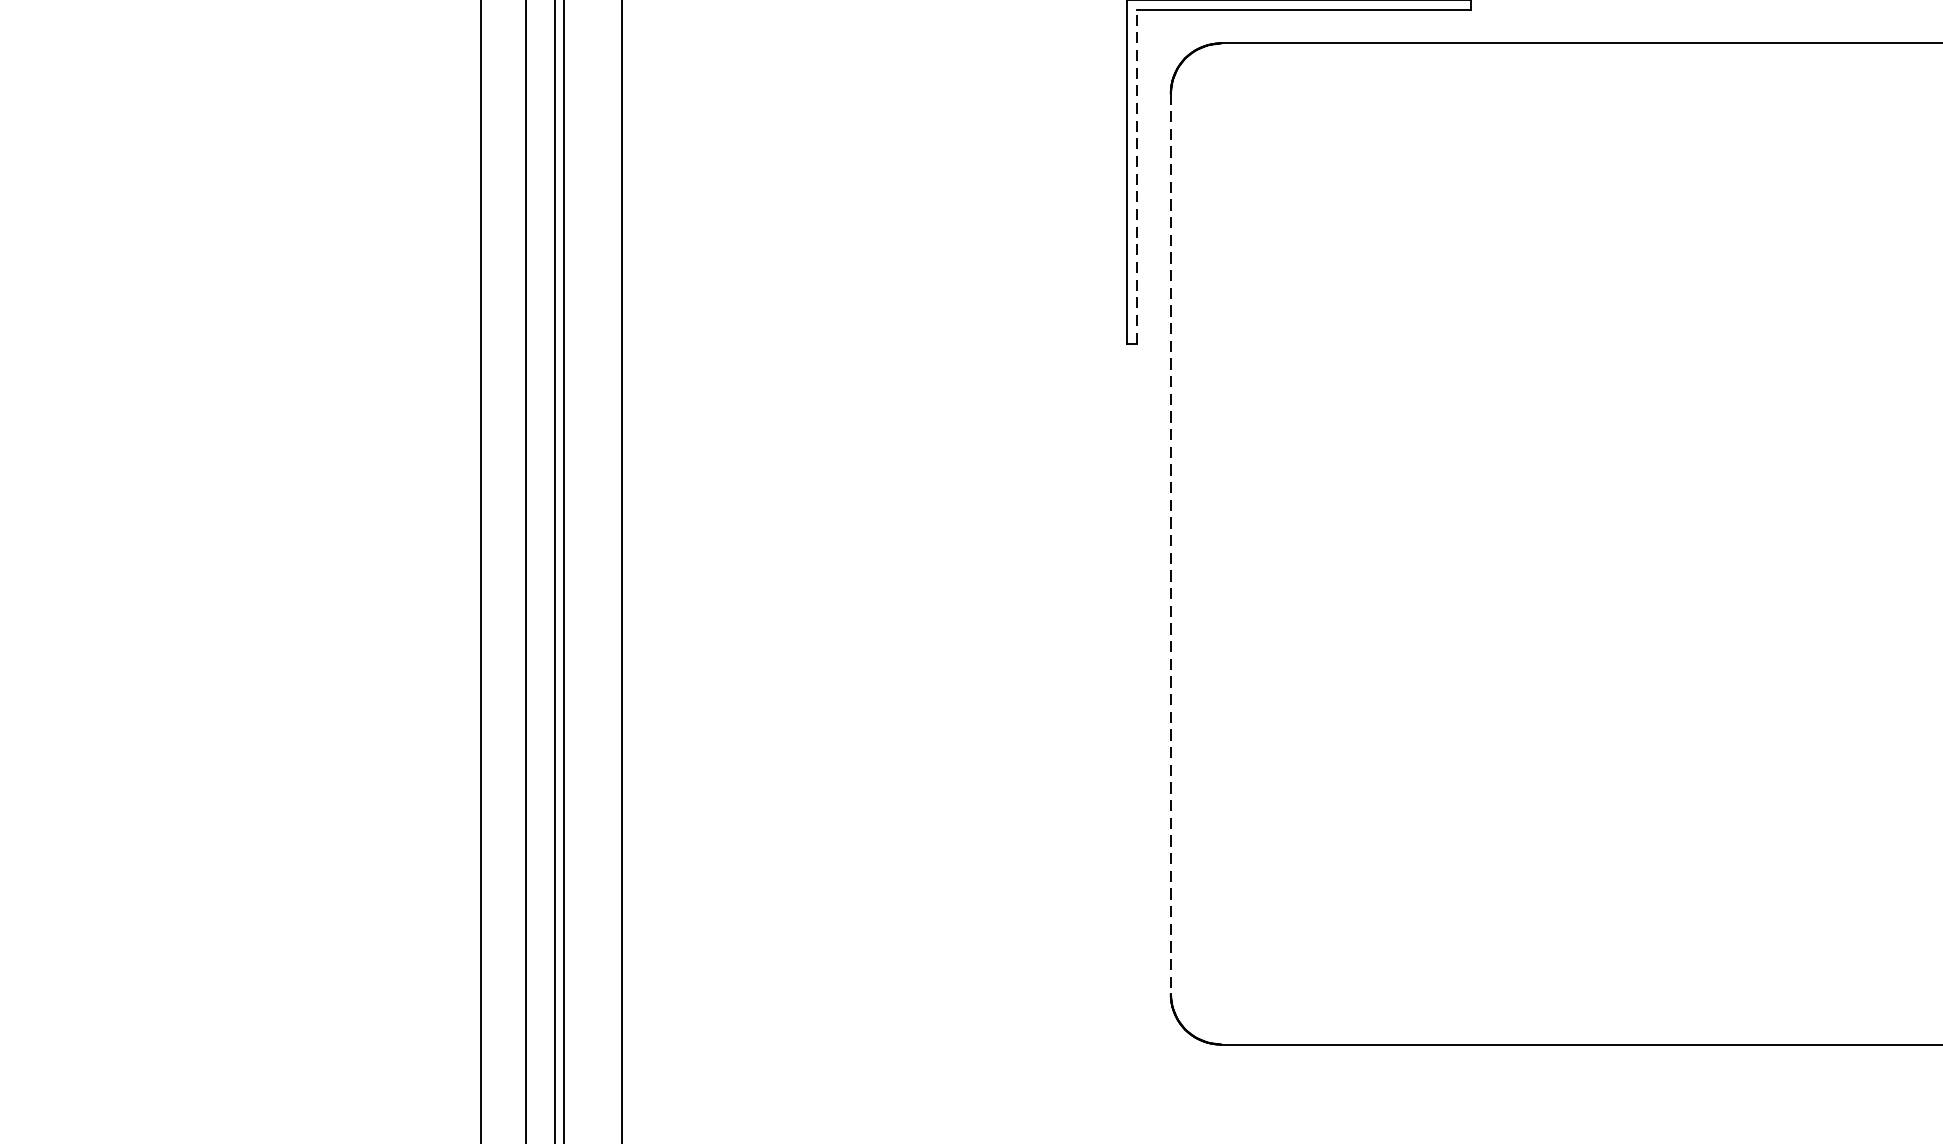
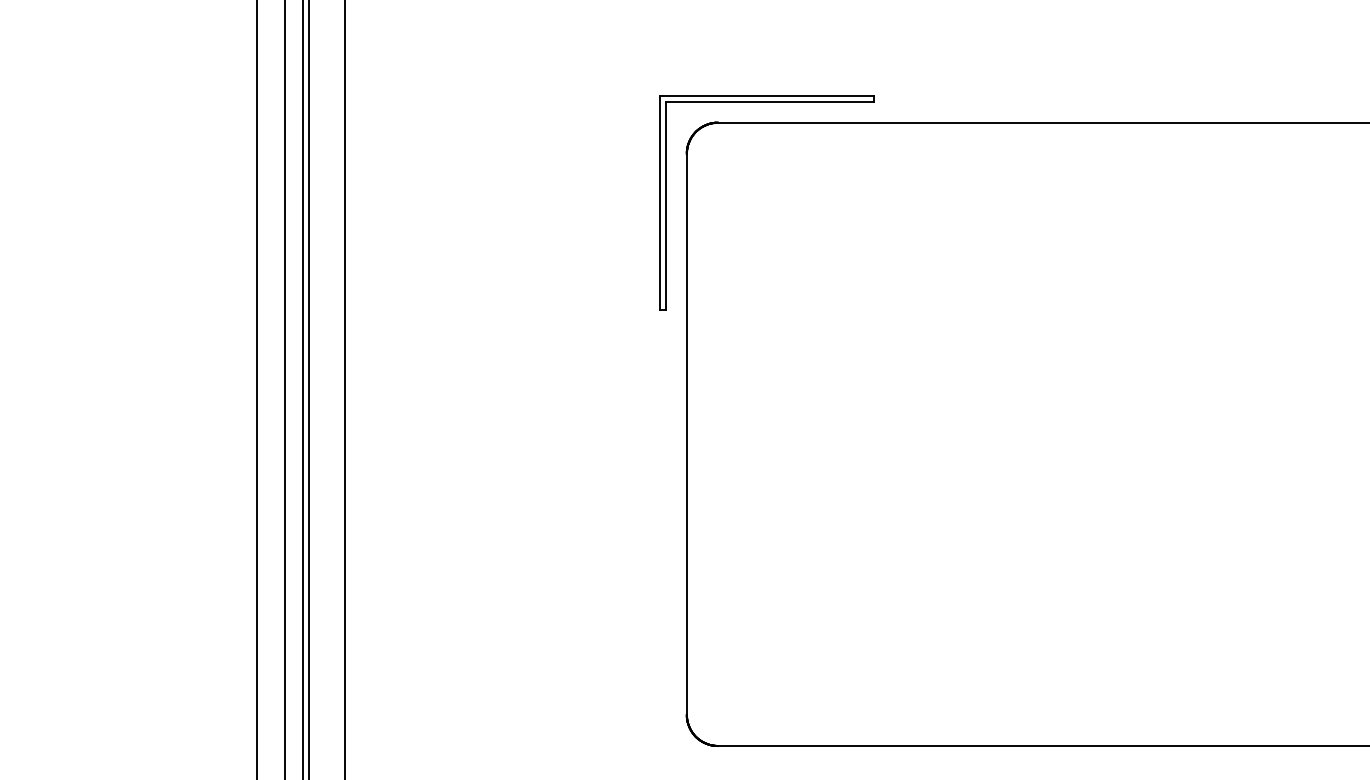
line: (1138, 176) -> (666, 205), dashed -> solid
line: (1170, 544) -> (686, 434), dashed -> solid

